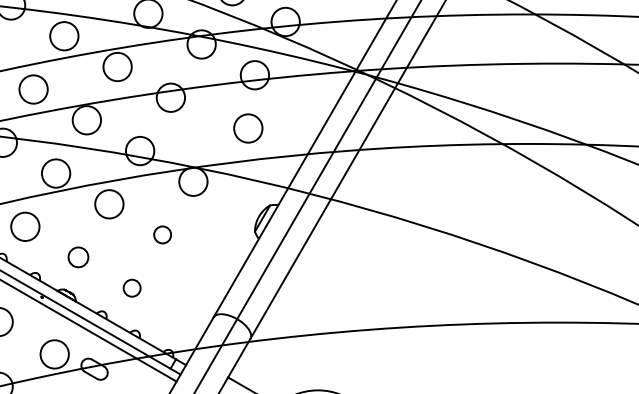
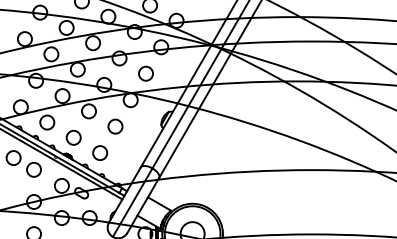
circle: (247, 128) -> (145, 73), moved
circle: (162, 234) -> (115, 126), size x1.67
circle: (78, 256) -> (73, 137), size x1.43
circle: (132, 287) -> (100, 152), size x1.67

